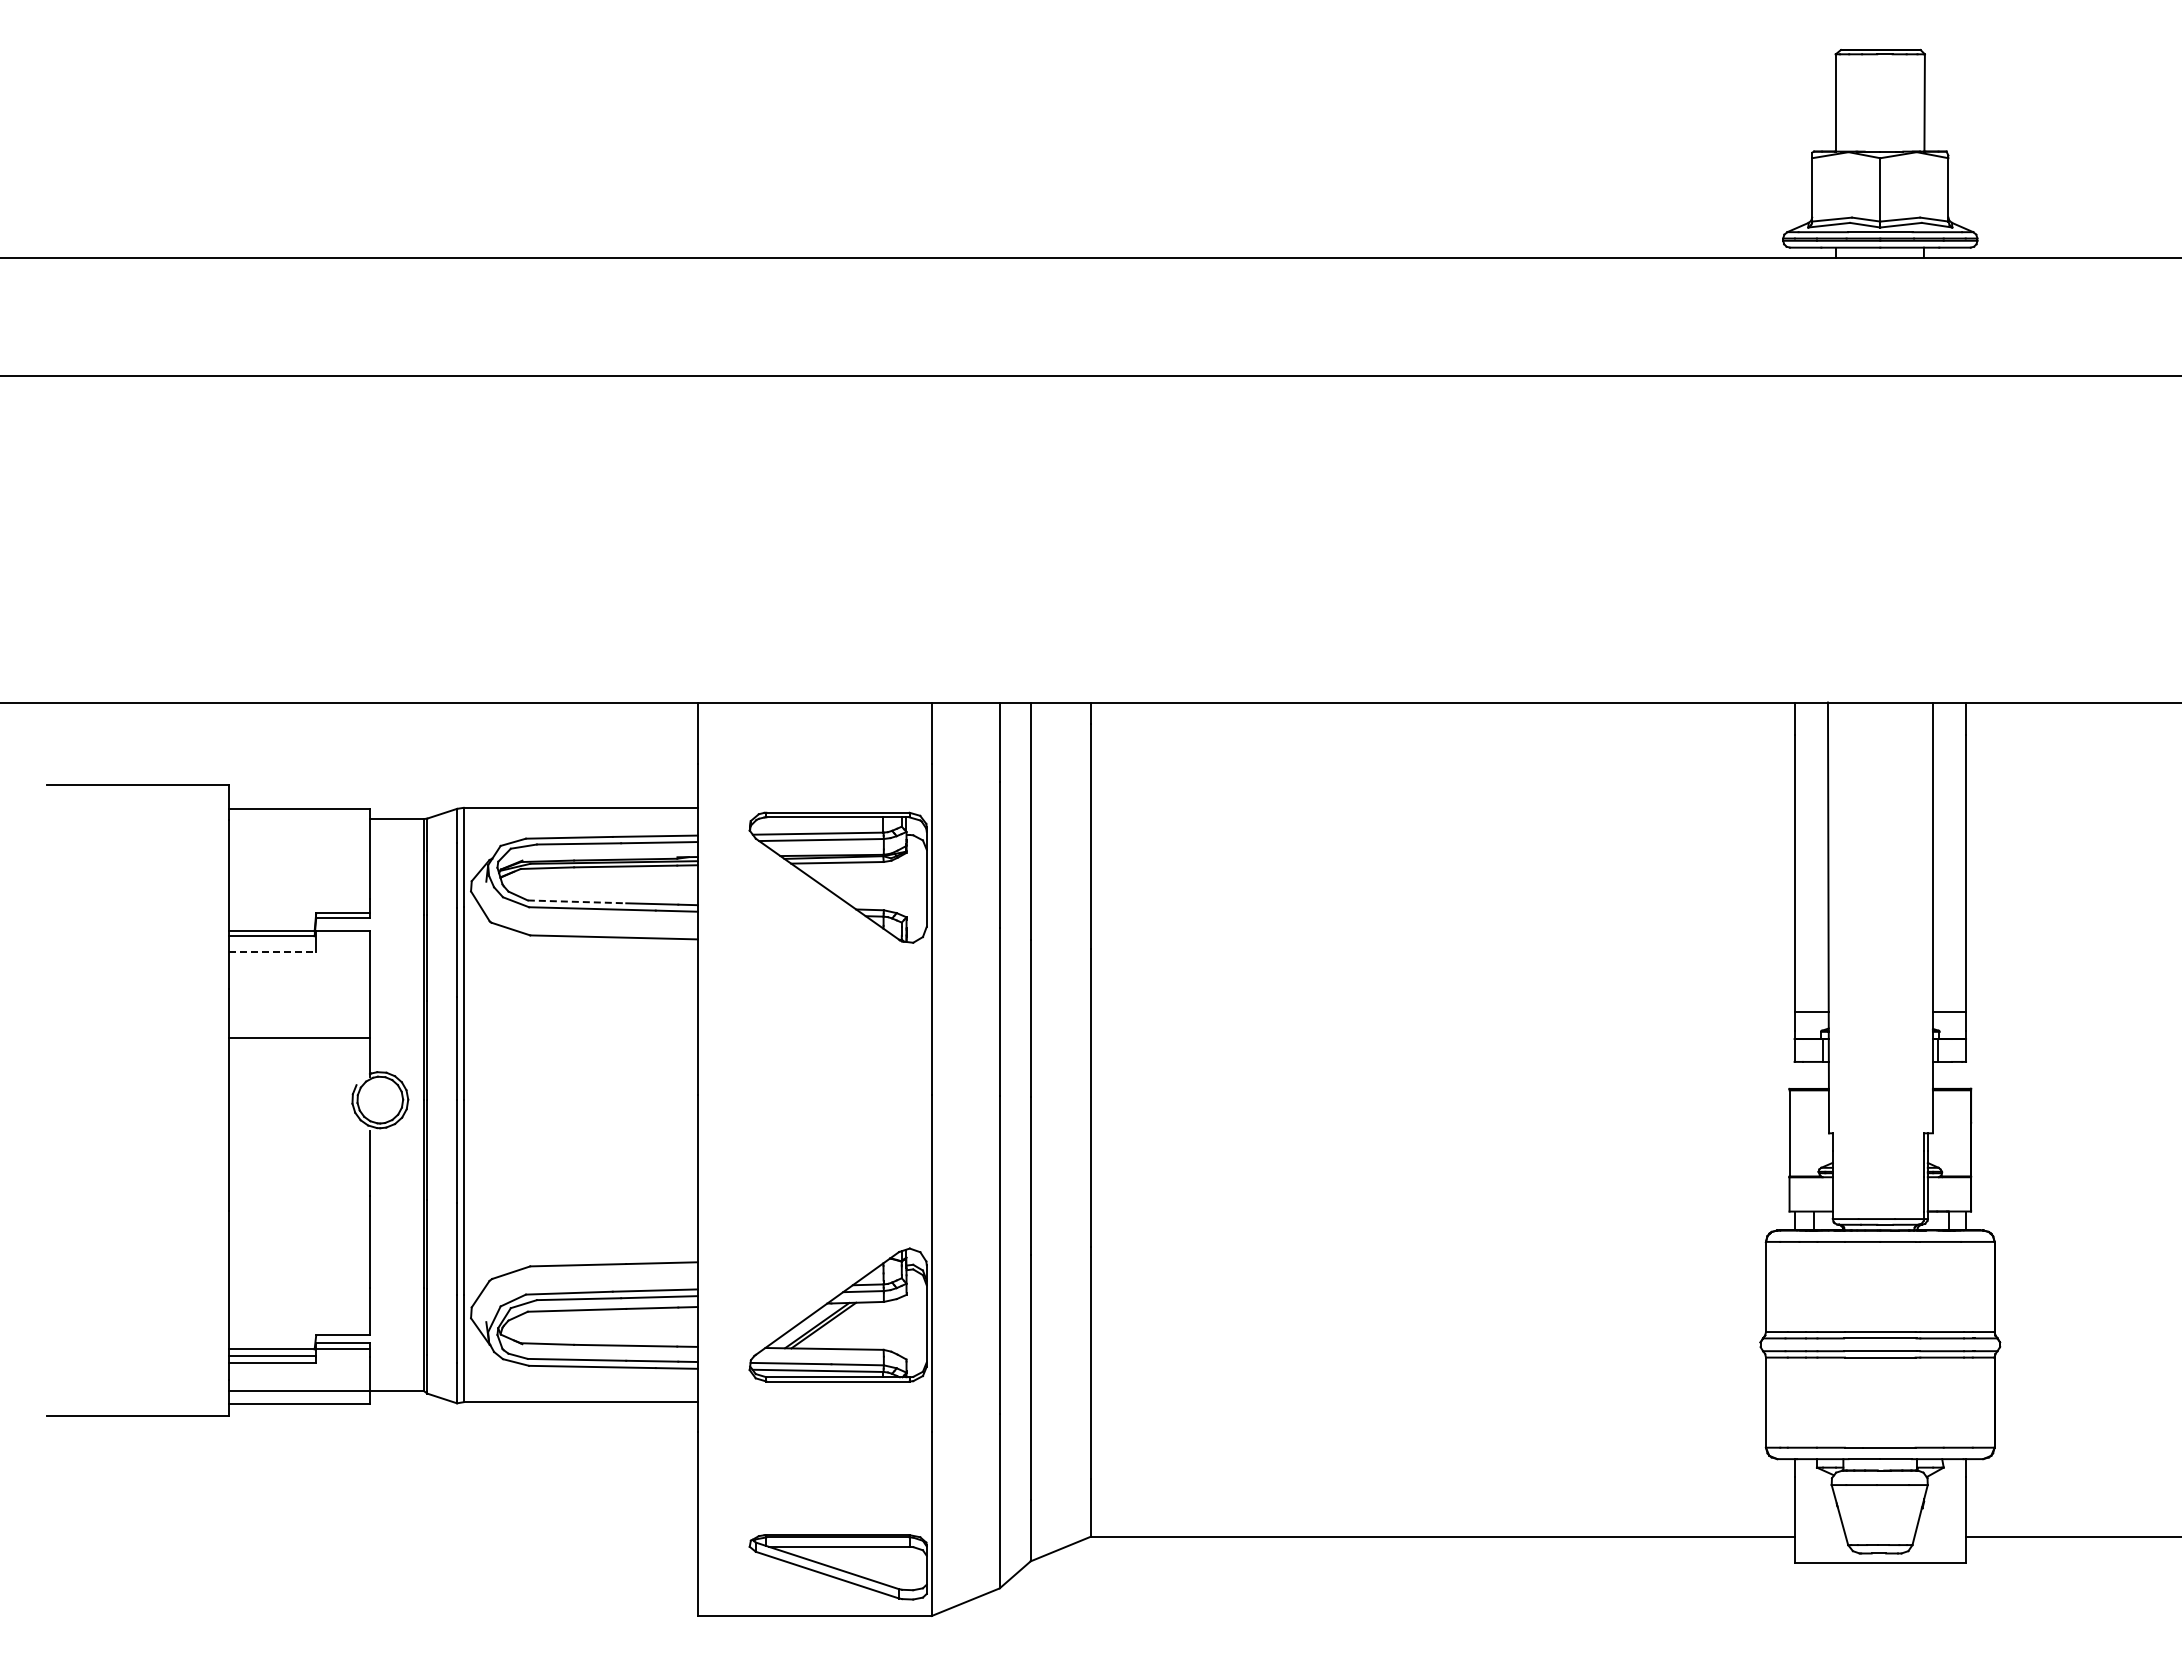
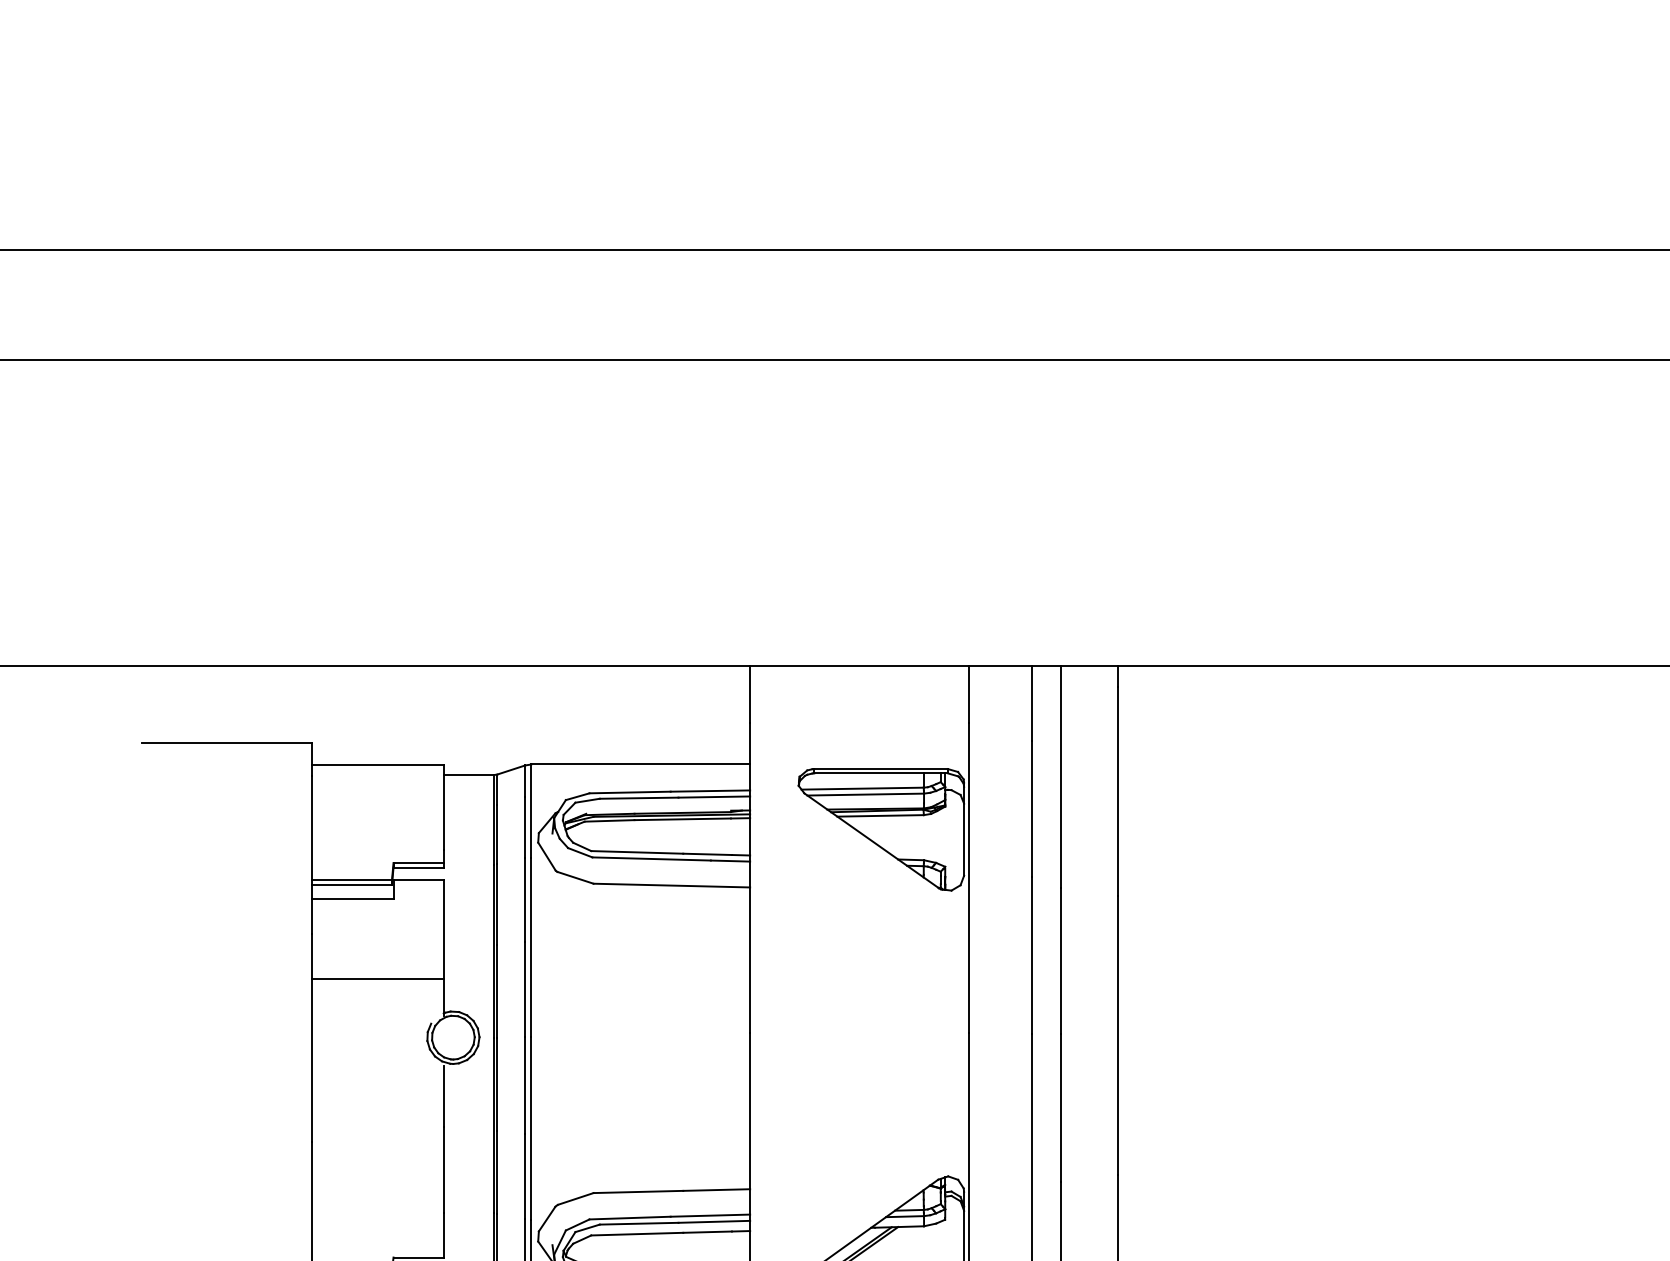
line: (577, 901) -> (637, 852), dashed -> solid
line: (272, 951) -> (352, 898), dashed -> solid

